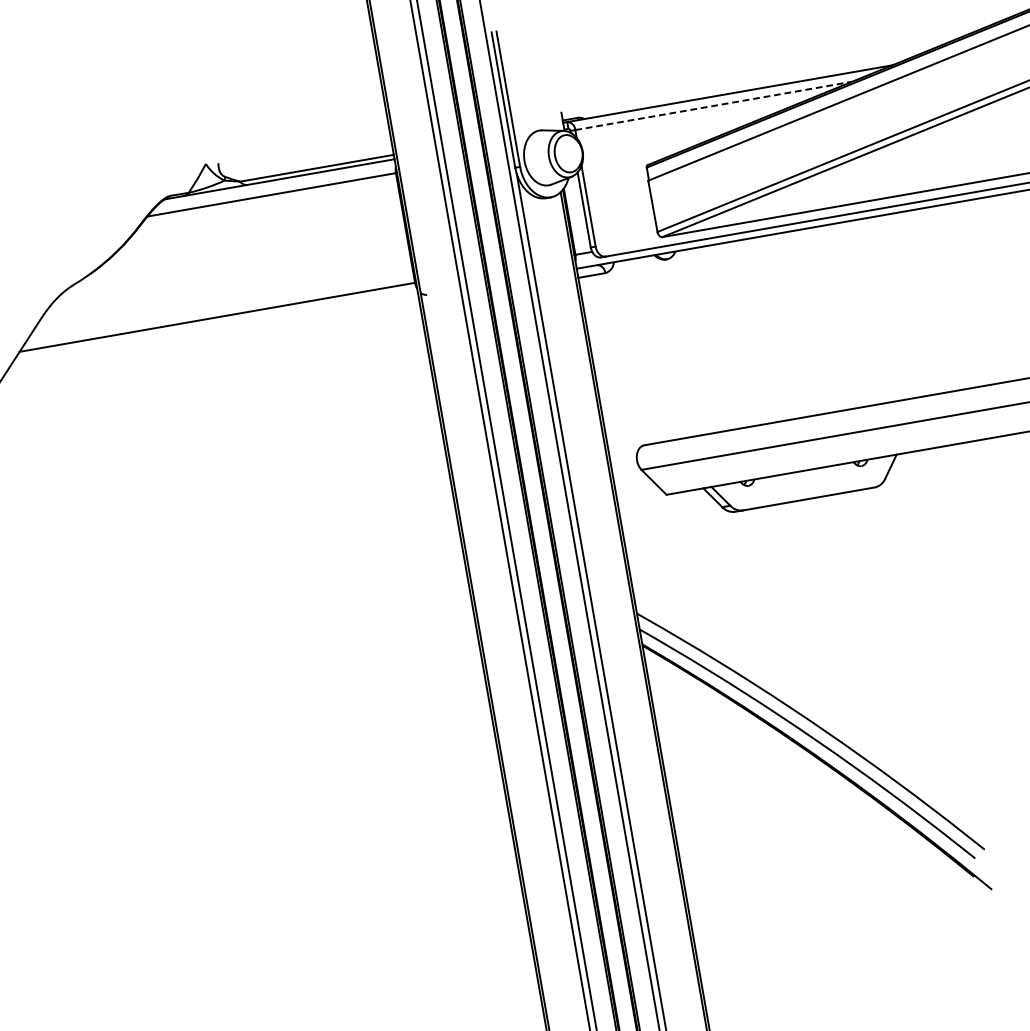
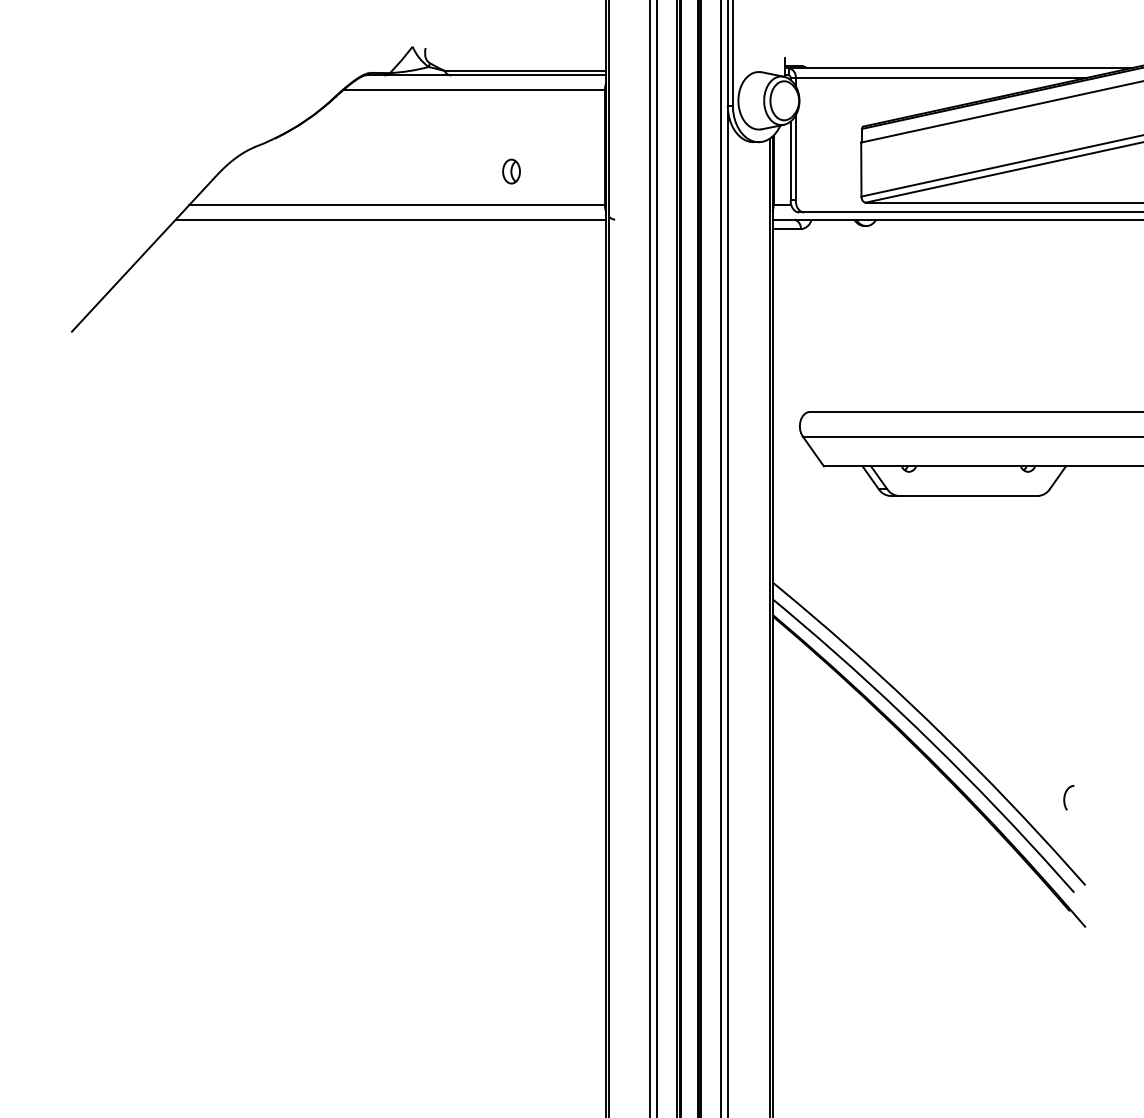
line: (713, 105) -> (941, 77), dashed -> solid
part: (320, 266) -> (511, 171), added
line: (213, 331) -> (390, 219), added
curve: (951, 769) -> (1065, 797), added

